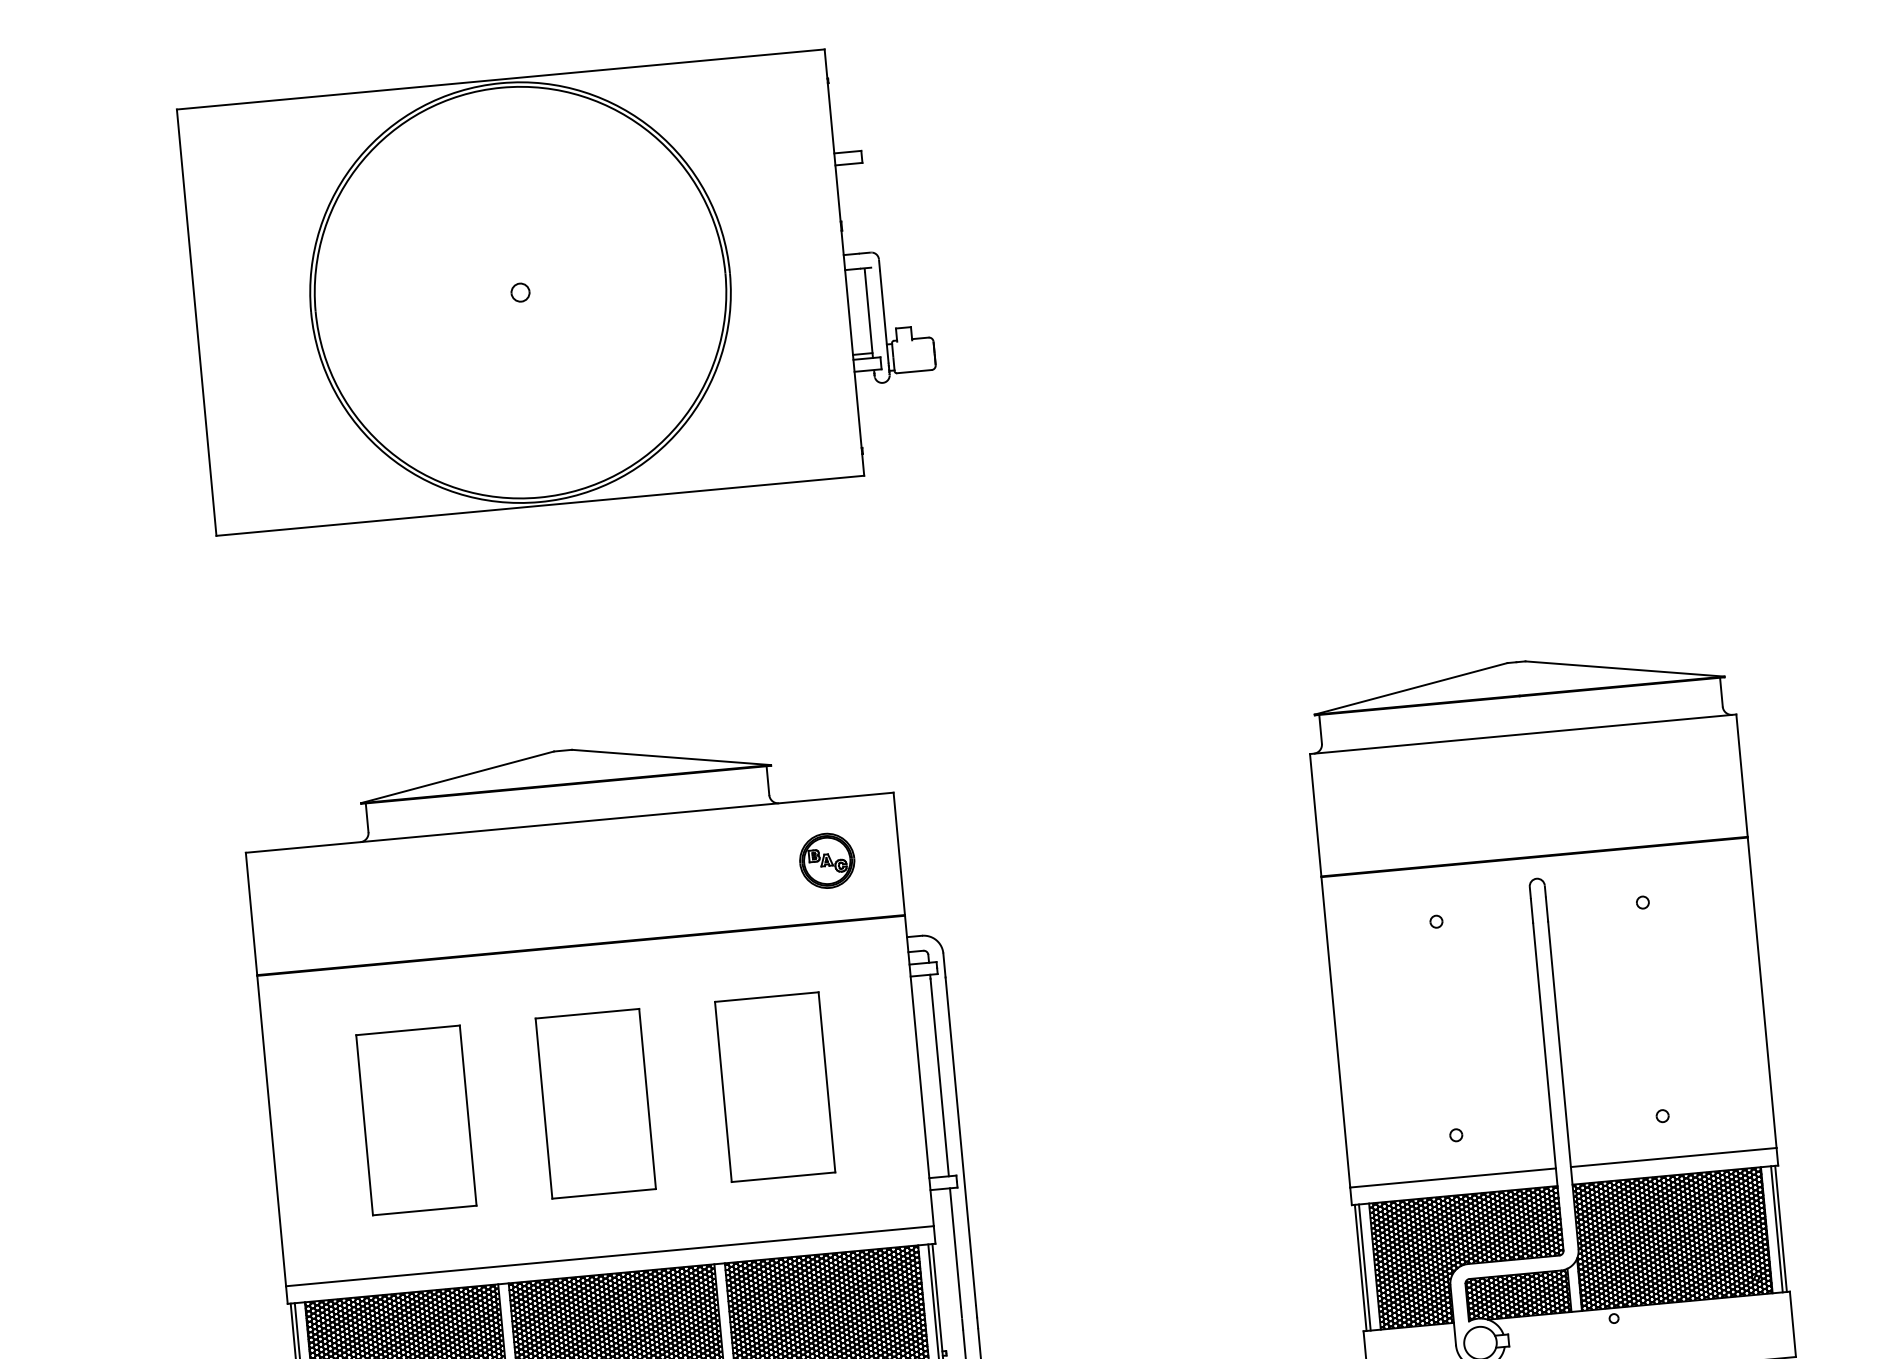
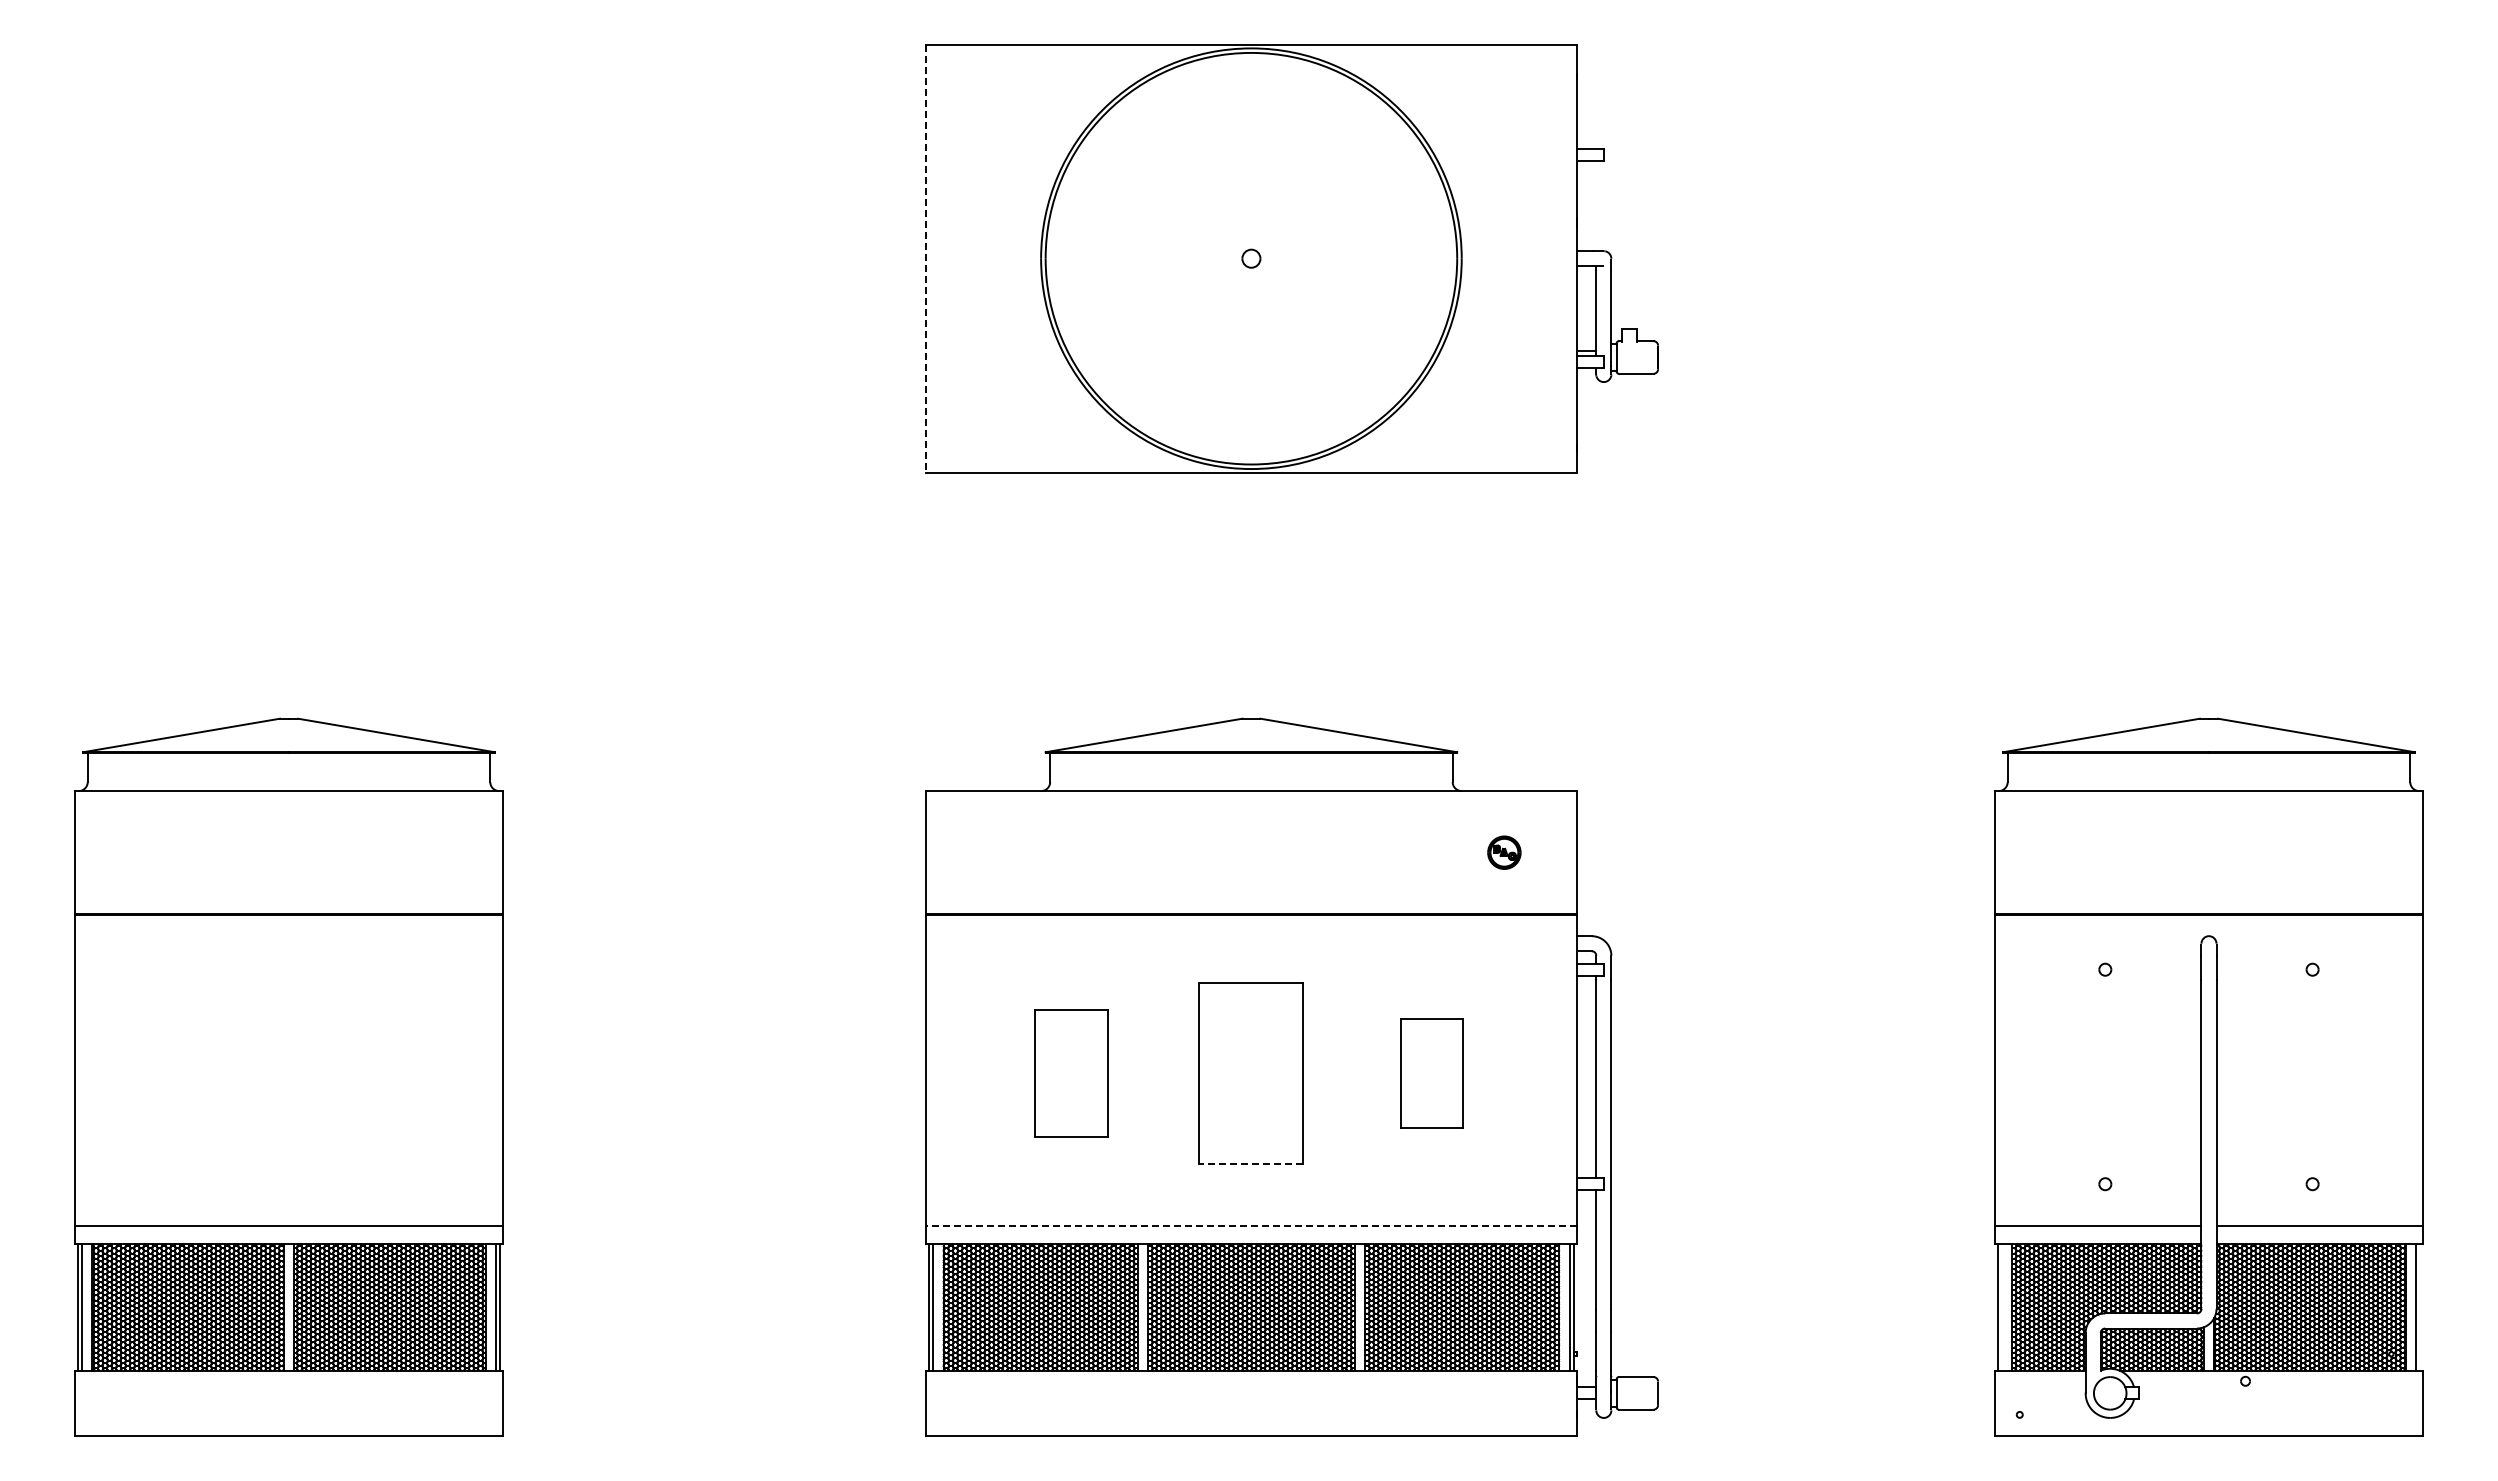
line: (197, 323) -> (926, 259), solid -> dashed
part: (827, 860) -> (1504, 852), size x0.6
part: (775, 1087) -> (1431, 1073), size x0.6
part: (415, 1120) -> (1070, 1073), size x0.7
line: (603, 1193) -> (1250, 1163), solid -> dashed
line: (1781, 1228) -> (2420, 1307), removed
line: (609, 1256) -> (1250, 1226), solid -> dashed
line: (1365, 1267) -> (2002, 1307), removed

